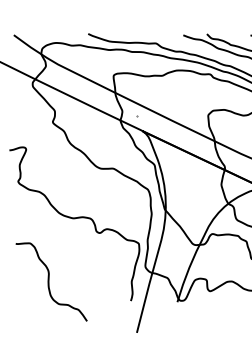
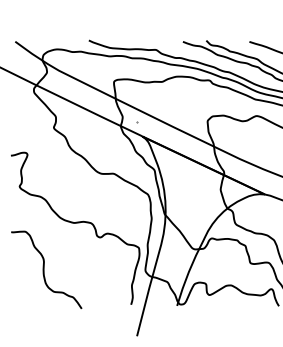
curve: (49, 281) -> (44, 269), moved

